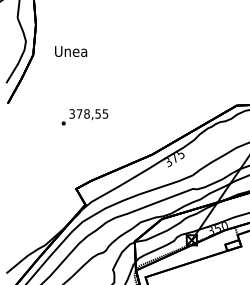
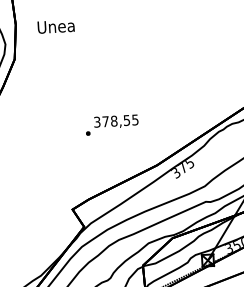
text: (71, 51) -> (56, 26), moved
text: (84, 117) -> (111, 125), moved

